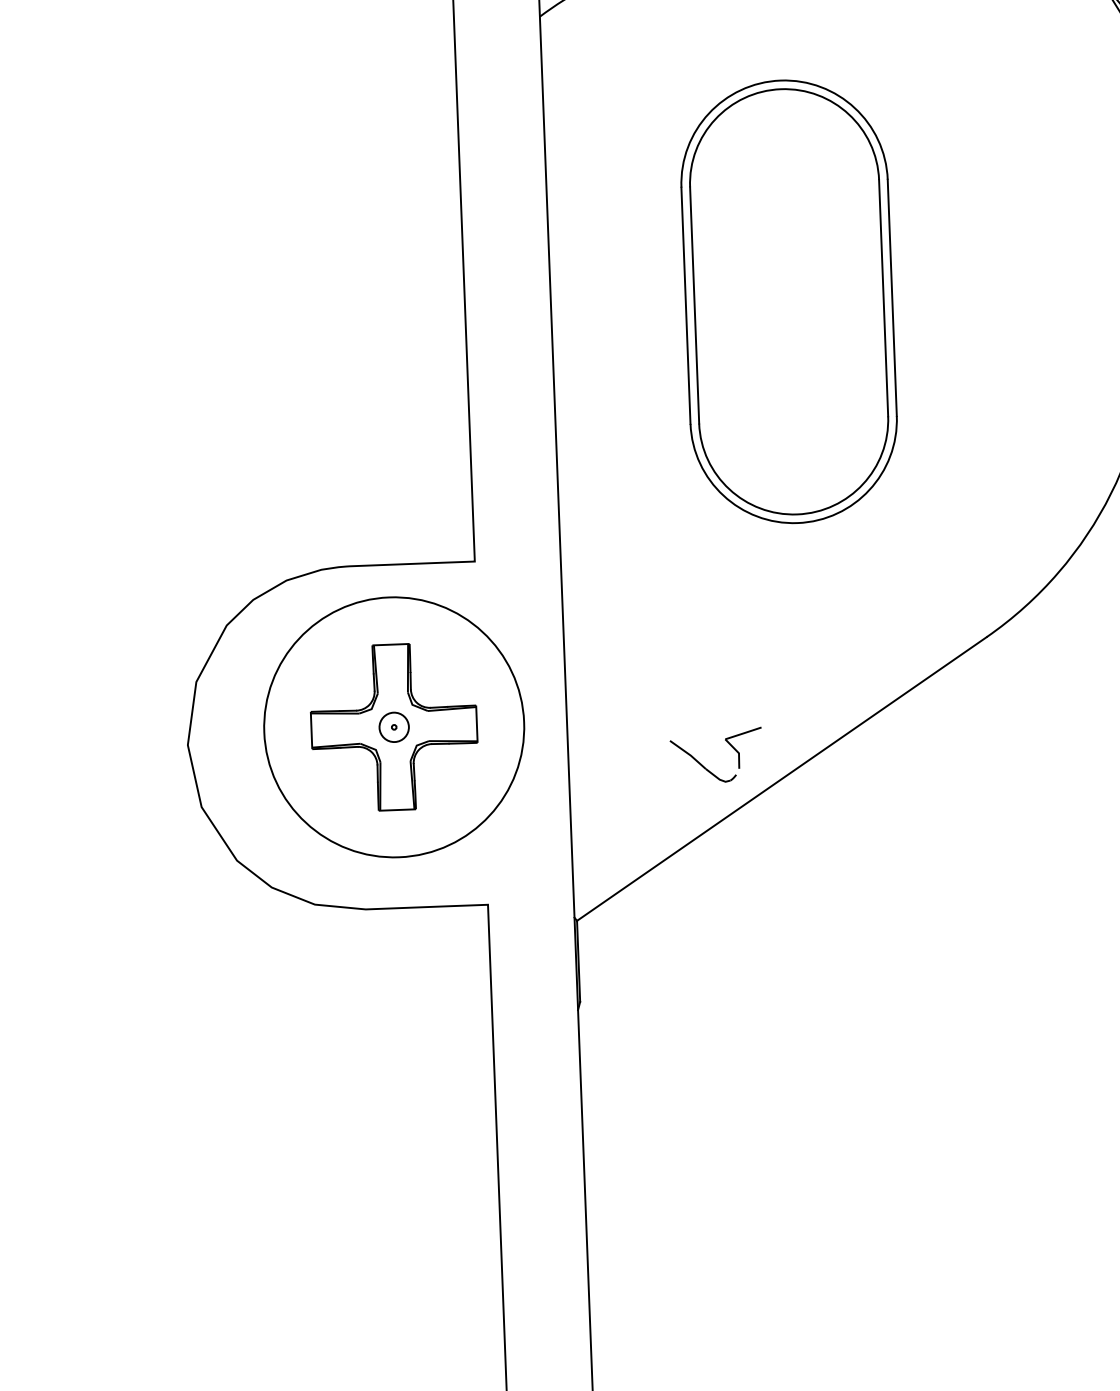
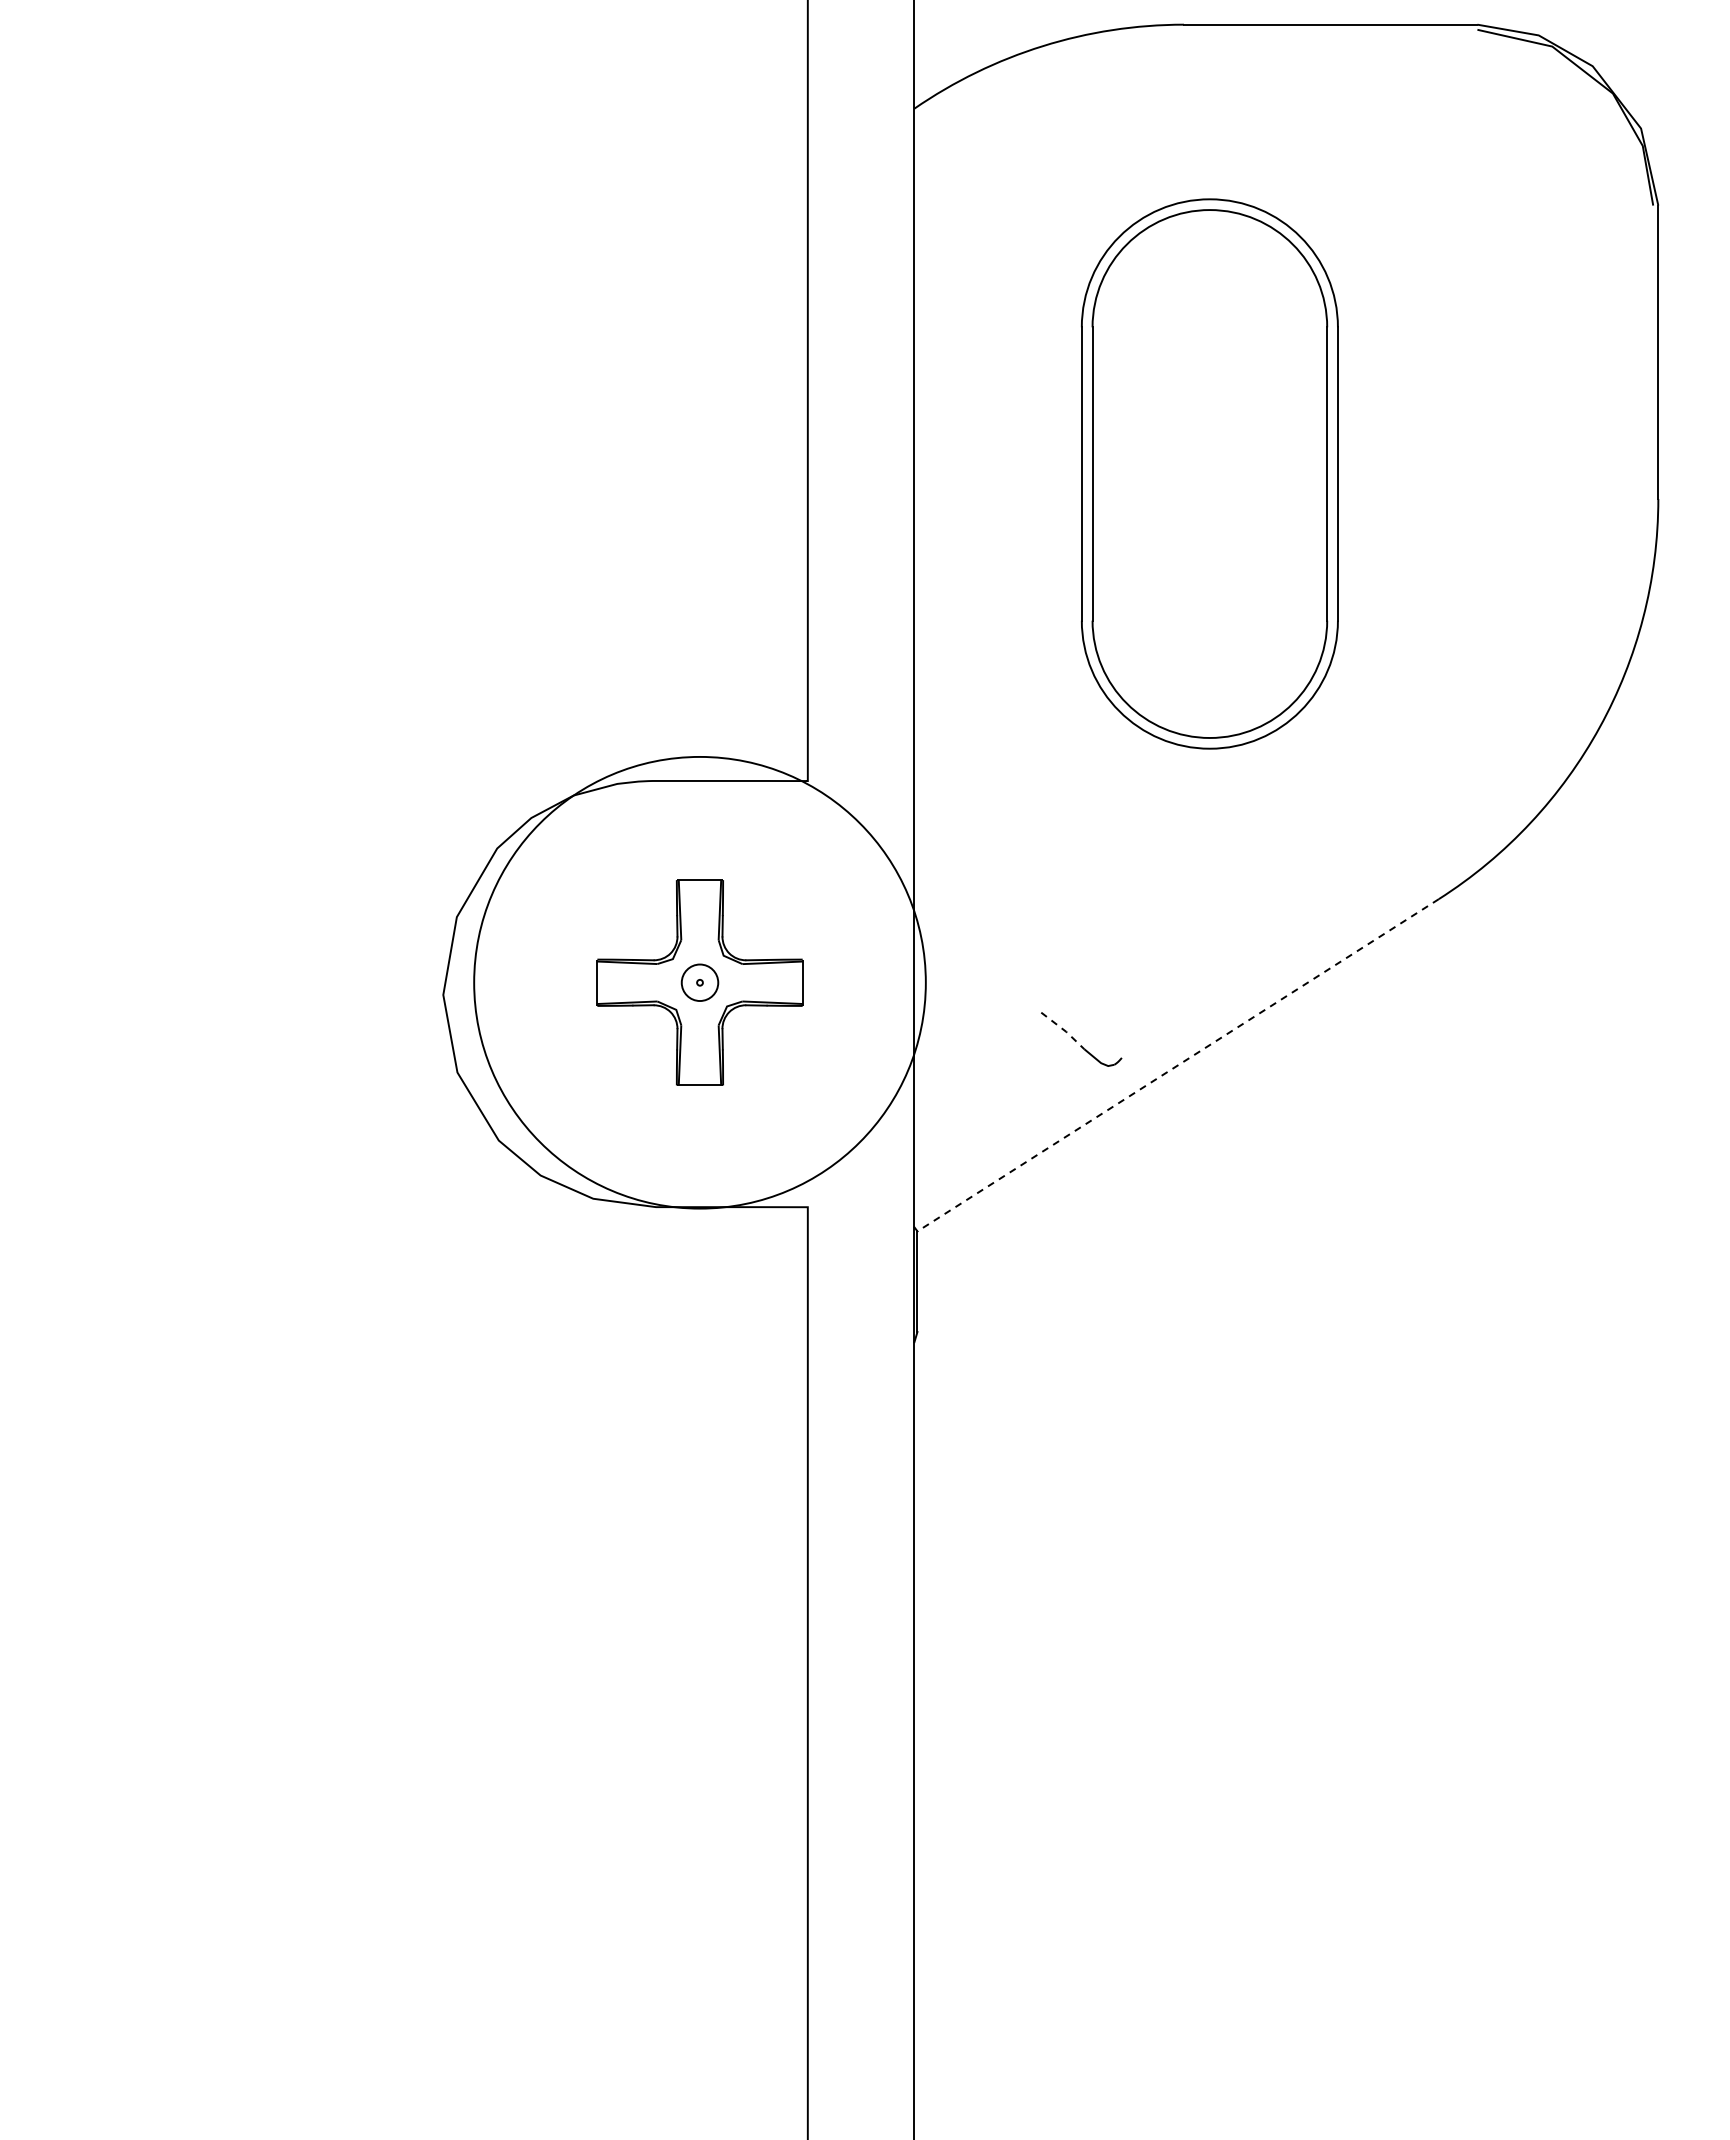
circle: (393, 727) -> (699, 982), size x1.4
part: (739, 752) -> (1126, 1030), removed
line: (689, 754) -> (1064, 1030), solid -> dashed
line: (781, 779) -> (1177, 1065), solid -> dashed

